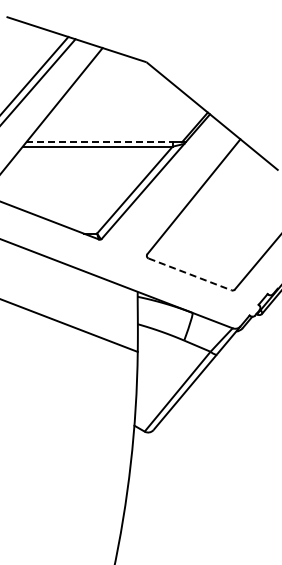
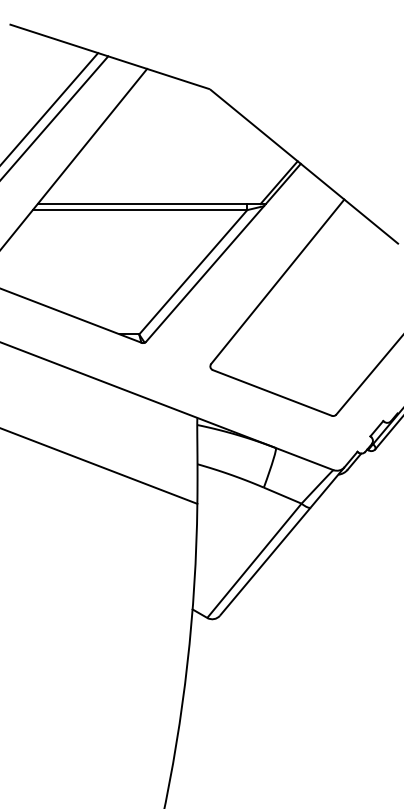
line: (99, 142) -> (142, 204), dashed -> solid
line: (190, 274) -> (272, 393), dashed -> solid

